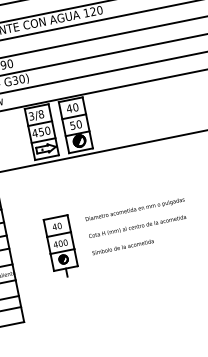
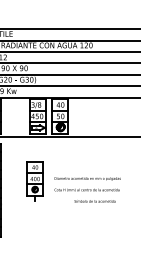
part: (60, 247) -> (34, 181), moved
text: (122, 247) -> (94, 201), moved

